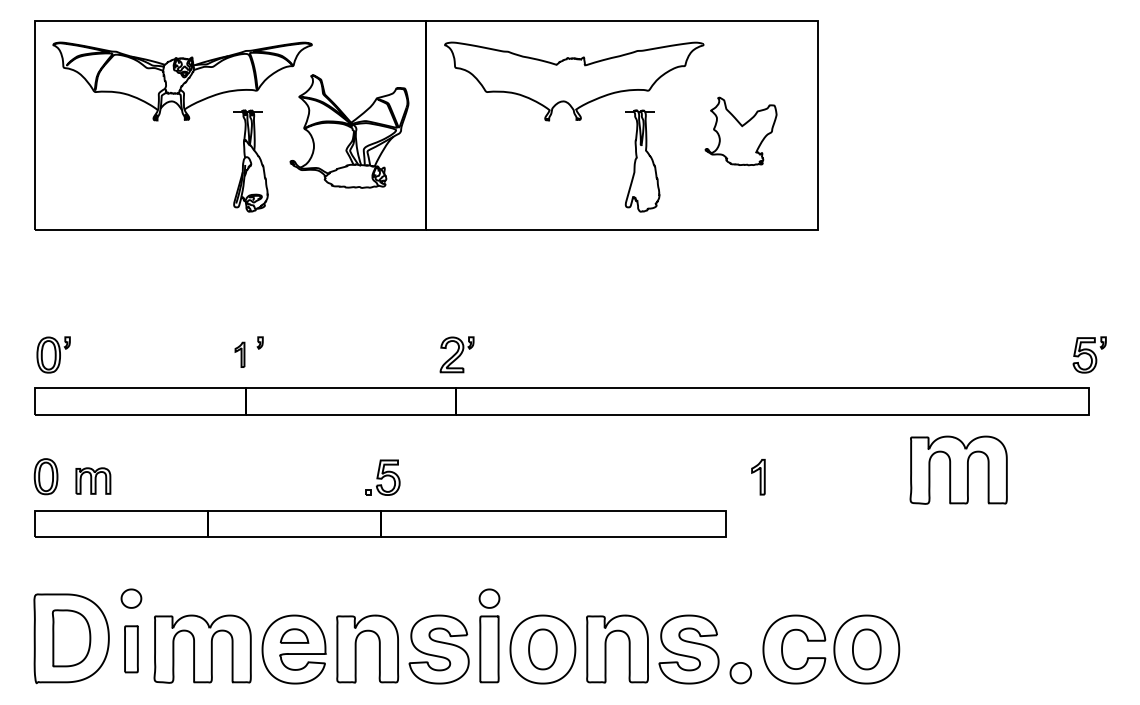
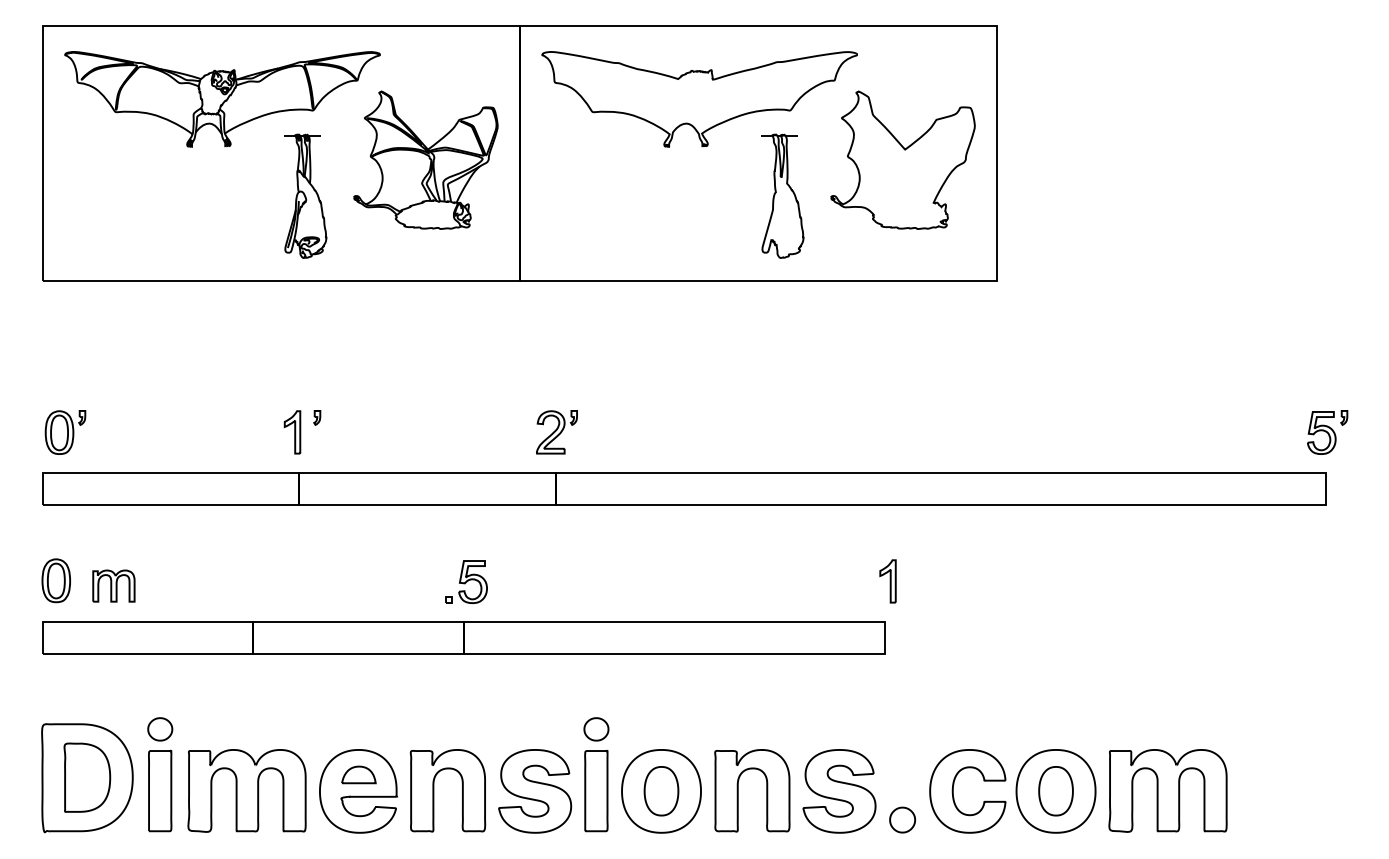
part: (740, 130) -> (902, 159), size x1.67
part: (239, 354) -> (292, 432), size x1.43
part: (958, 469) -> (1167, 790), moved
part: (757, 477) -> (887, 581), moved
part: (131, 648) -> (160, 790), size x1.43

